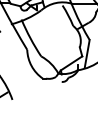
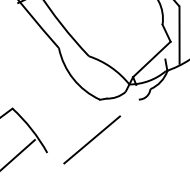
line: (35, 97) -> (92, 139), added

